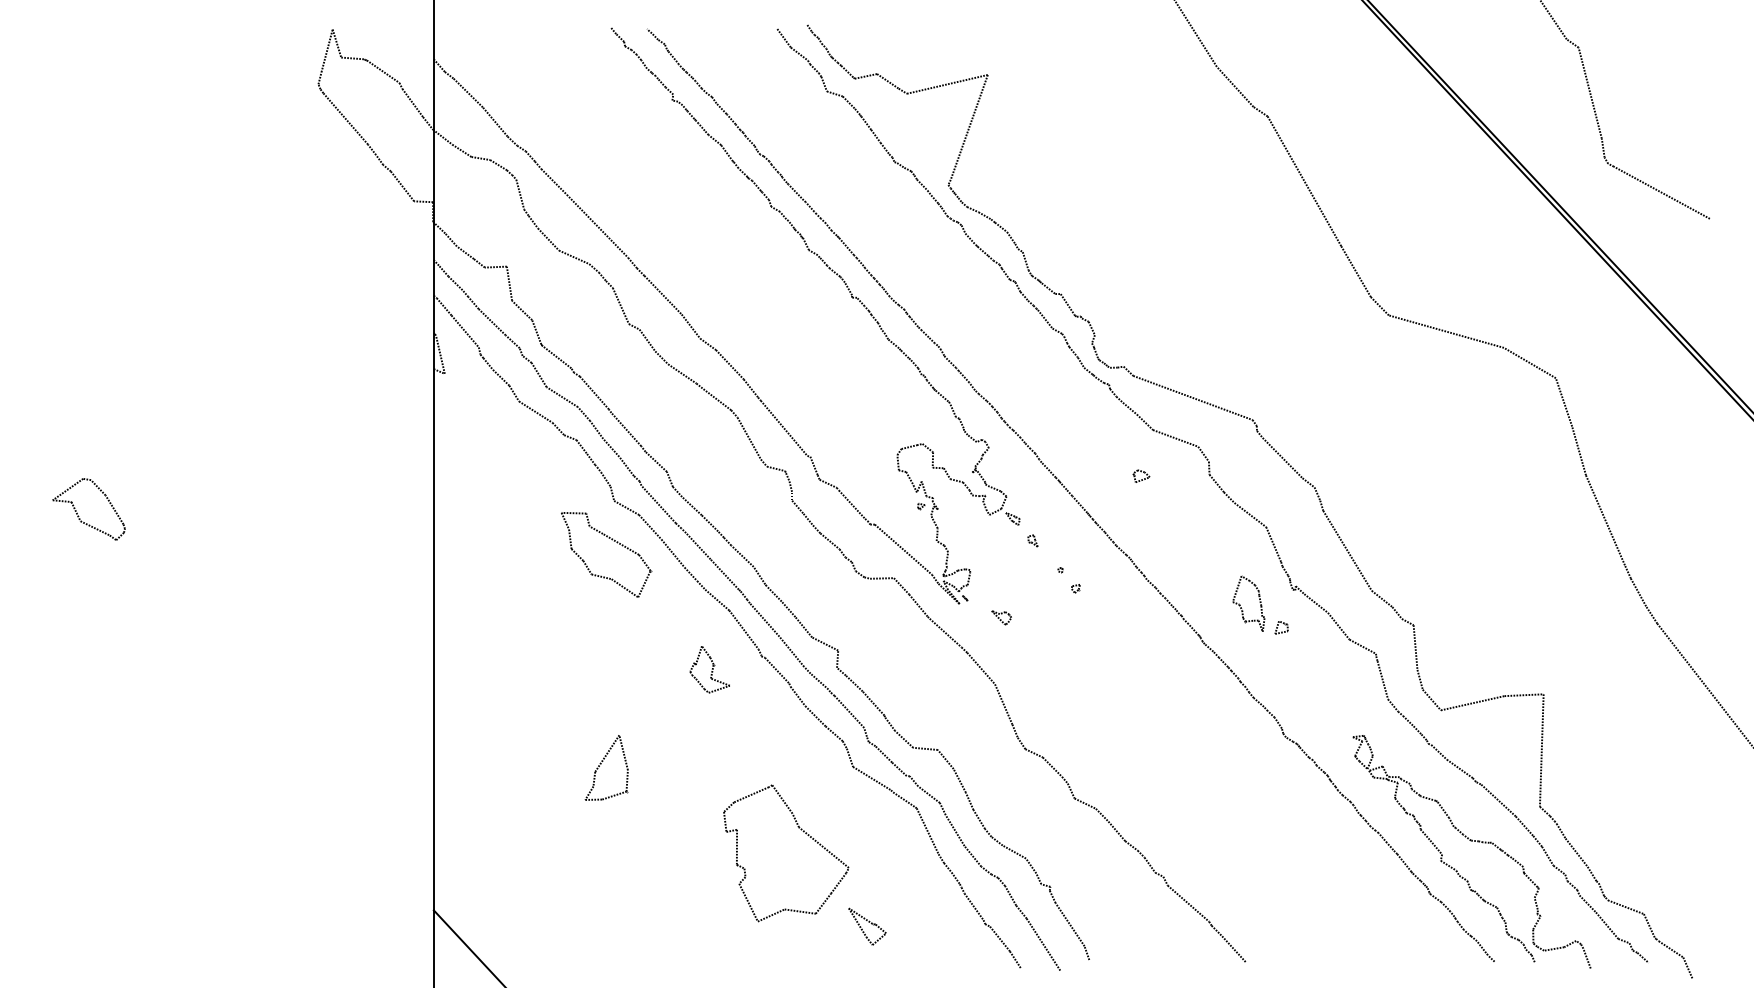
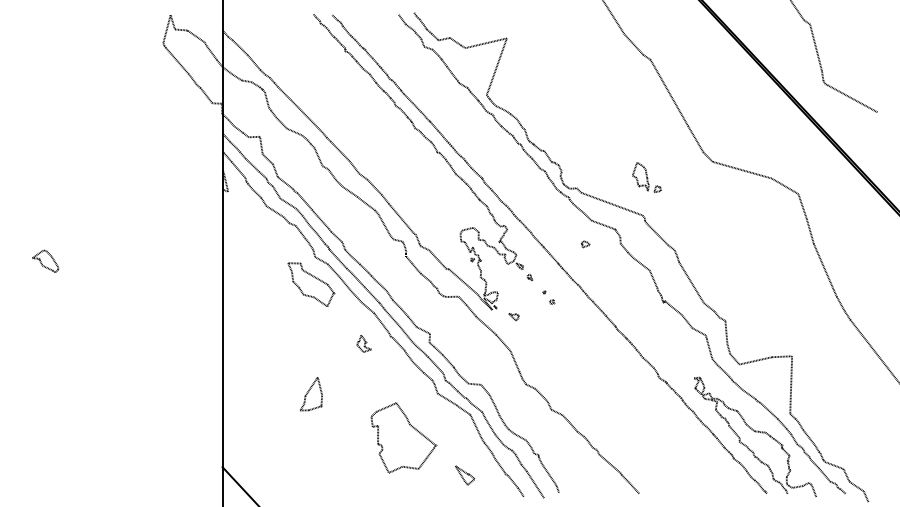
part: (88, 509) -> (45, 261), size x0.7
part: (1259, 605) -> (646, 177), moved
part: (708, 669) -> (363, 343), size x0.7
part: (868, 926) -> (465, 475), moved

